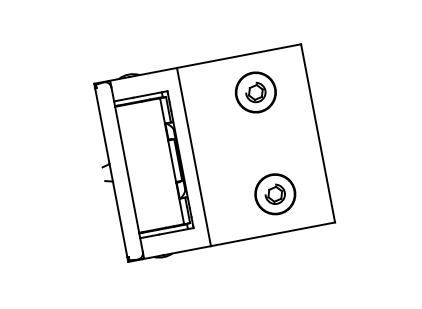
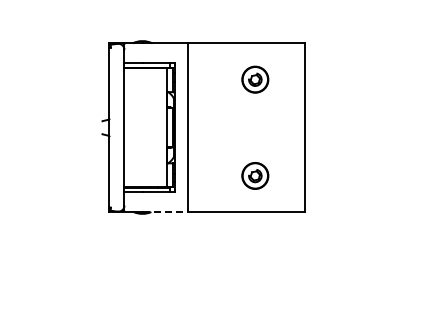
part: (254, 92) -> (254, 79), size x0.7
part: (274, 194) -> (254, 175), size x0.7
line: (187, 251) -> (165, 212), solid -> dashed

